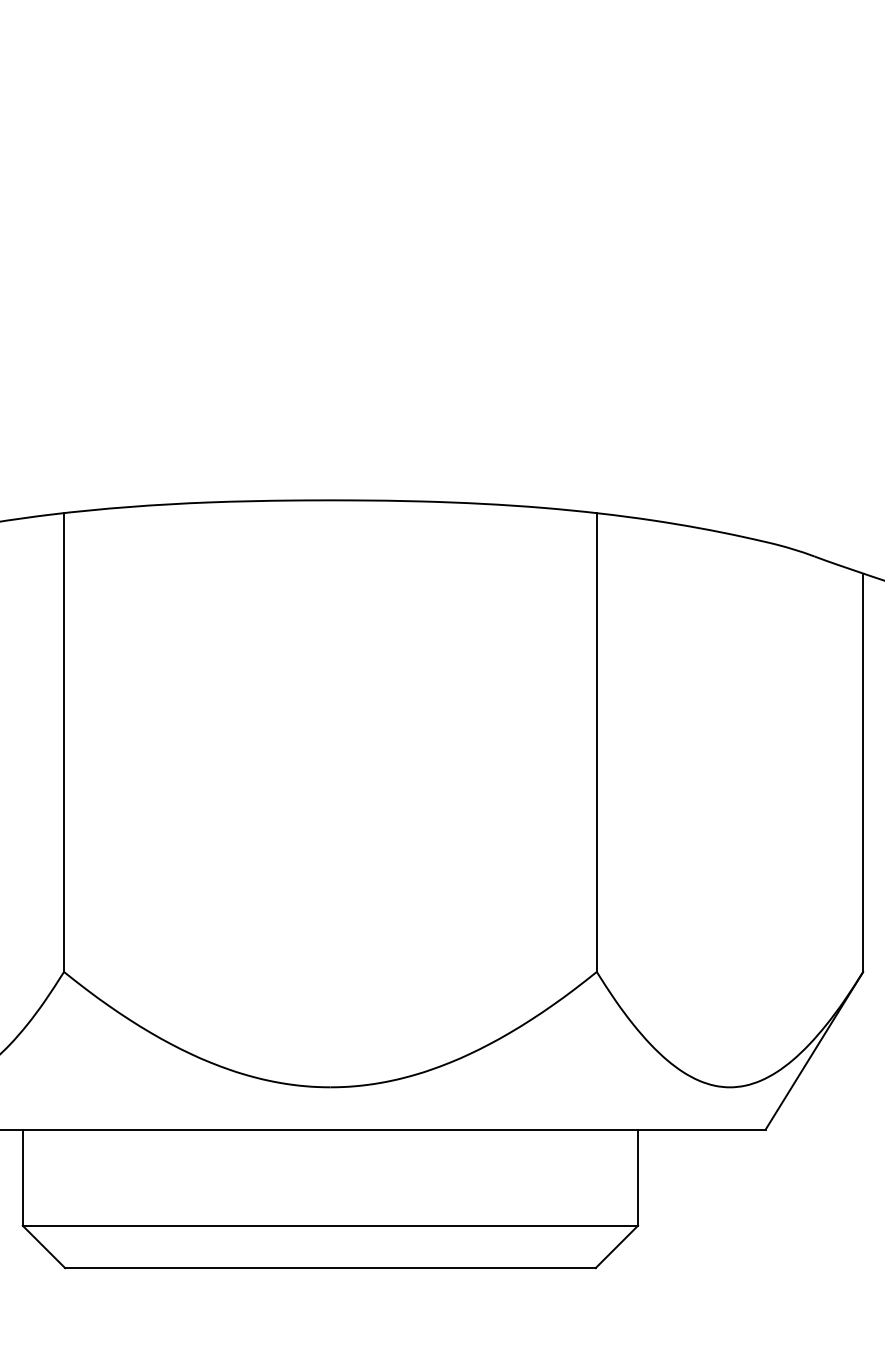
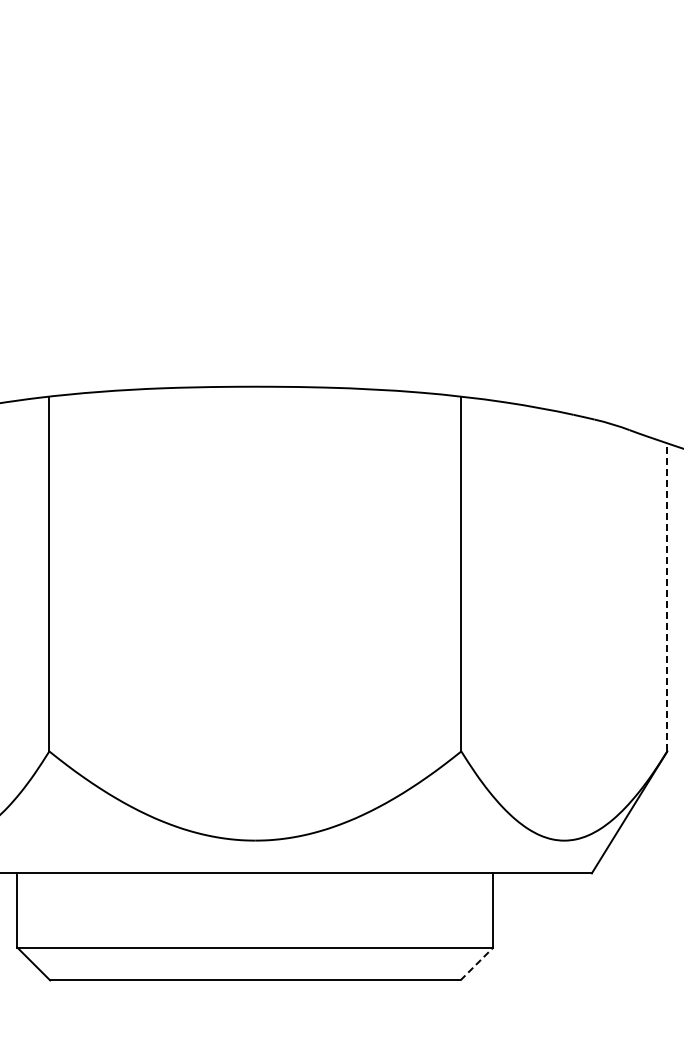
line: (863, 771) -> (667, 596), solid -> dashed
line: (617, 1246) -> (477, 963), solid -> dashed

